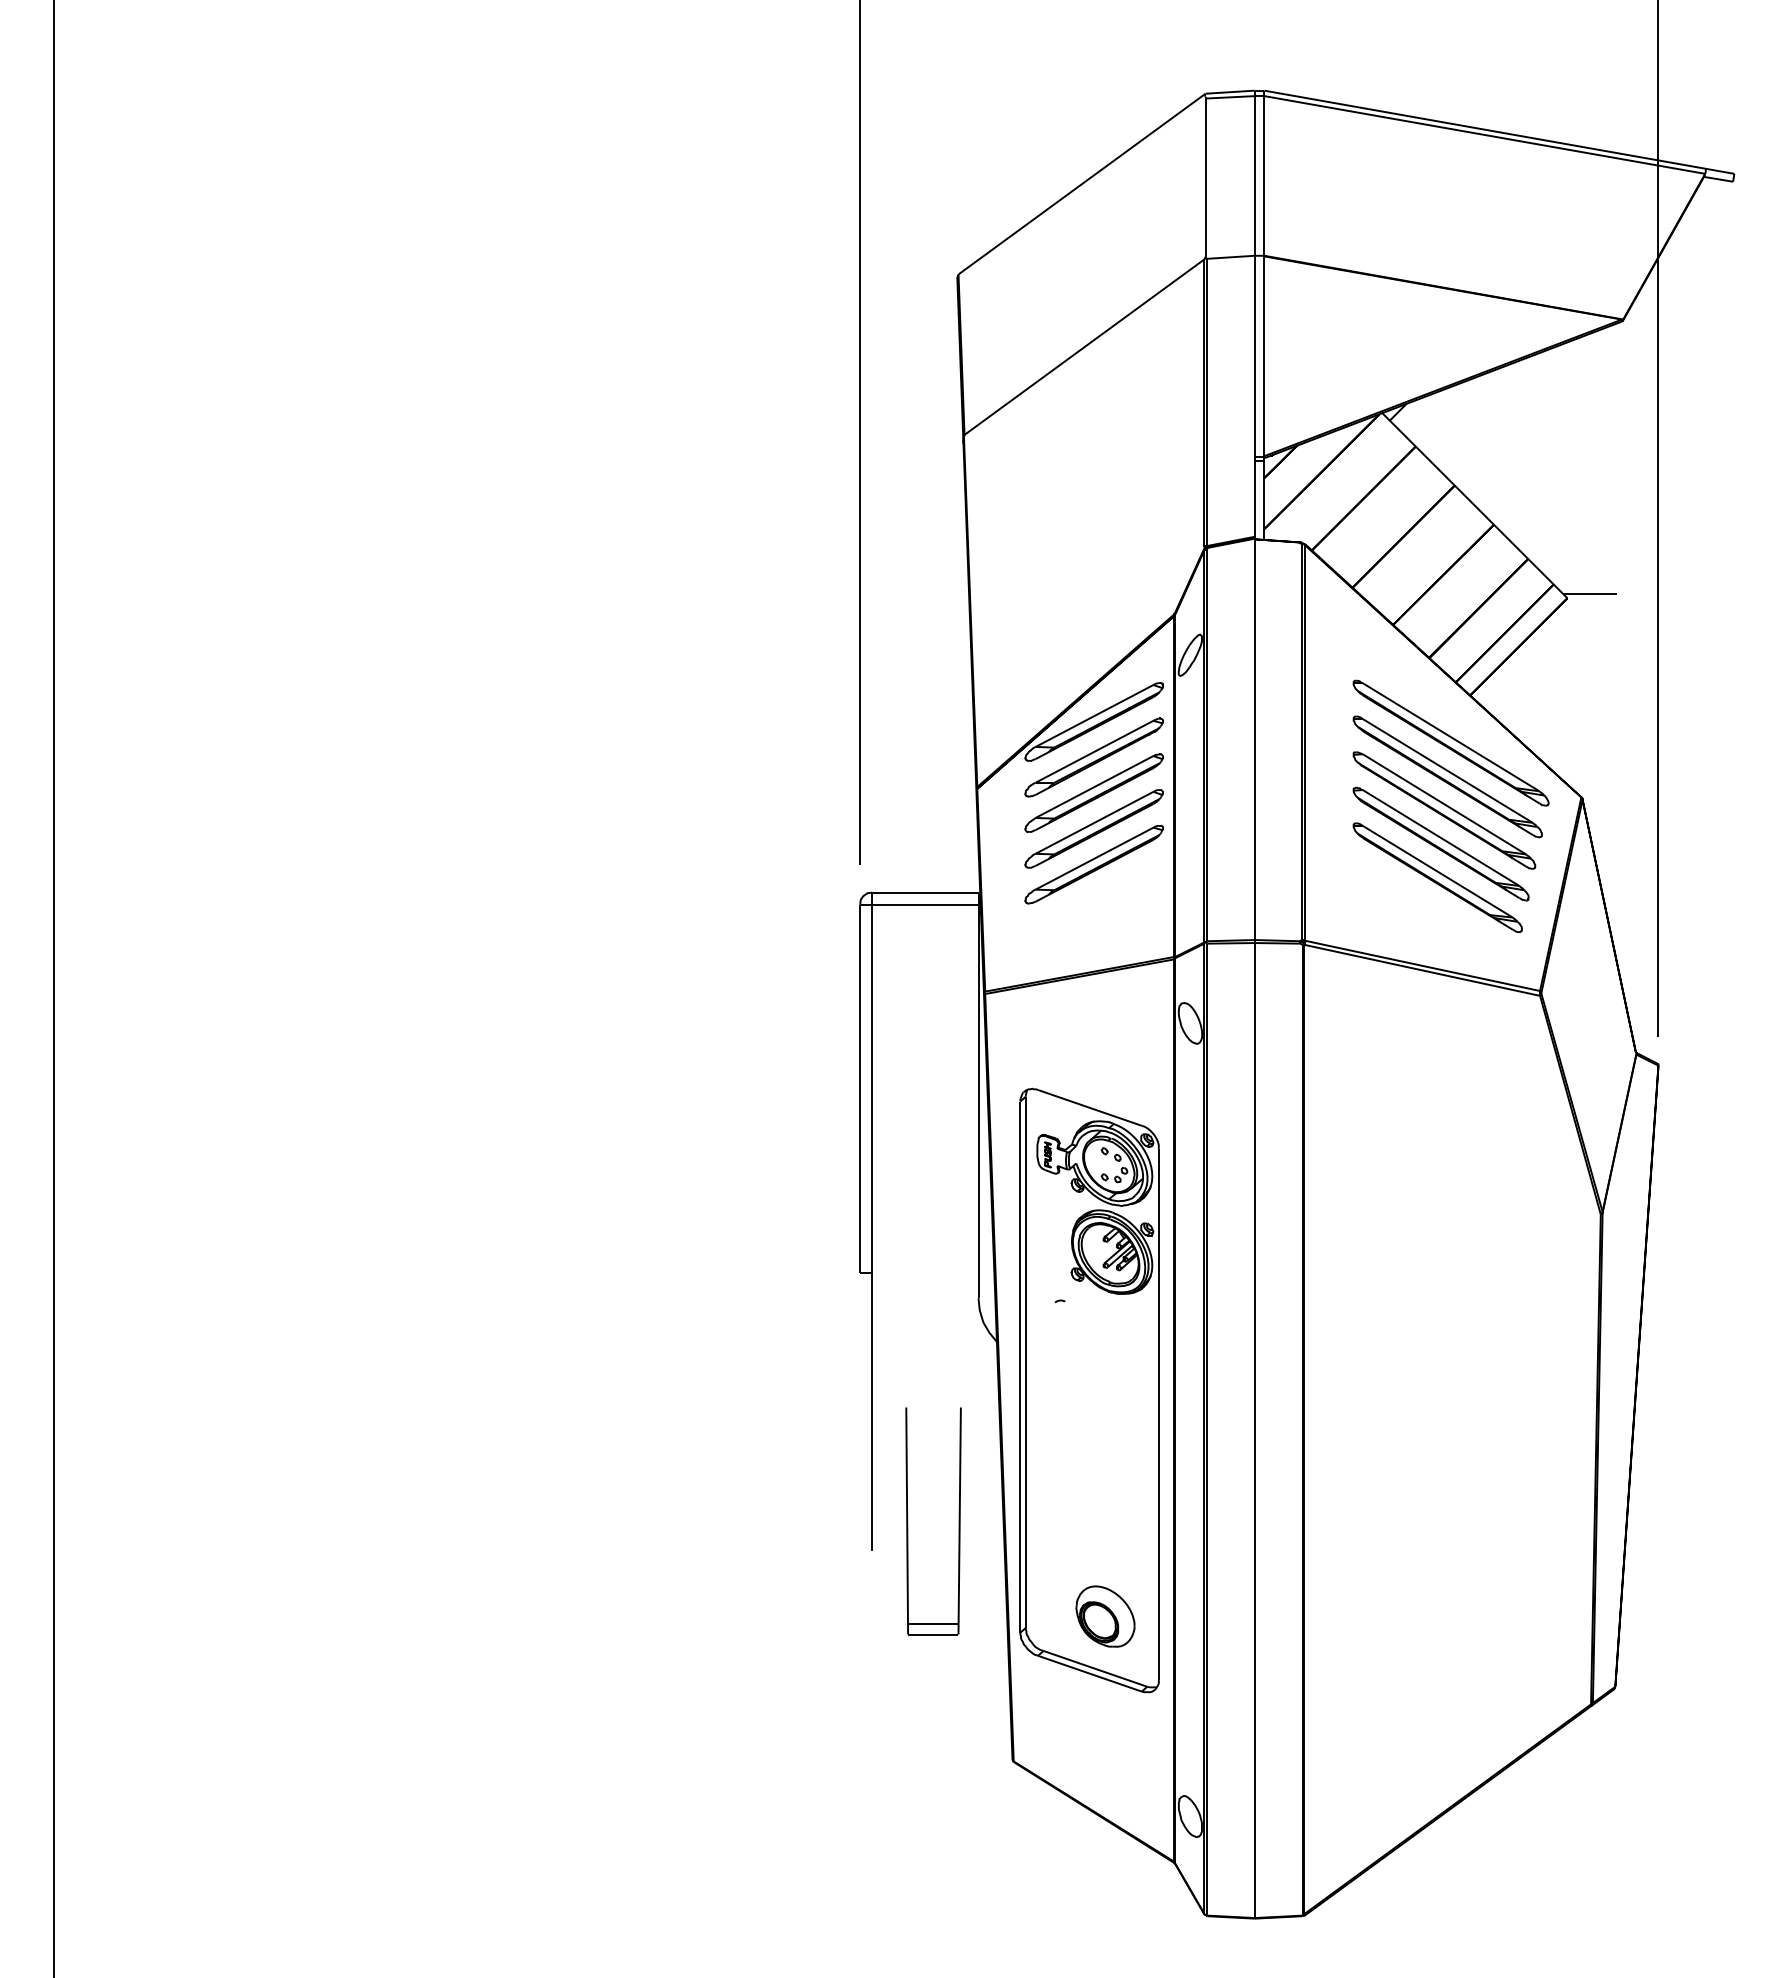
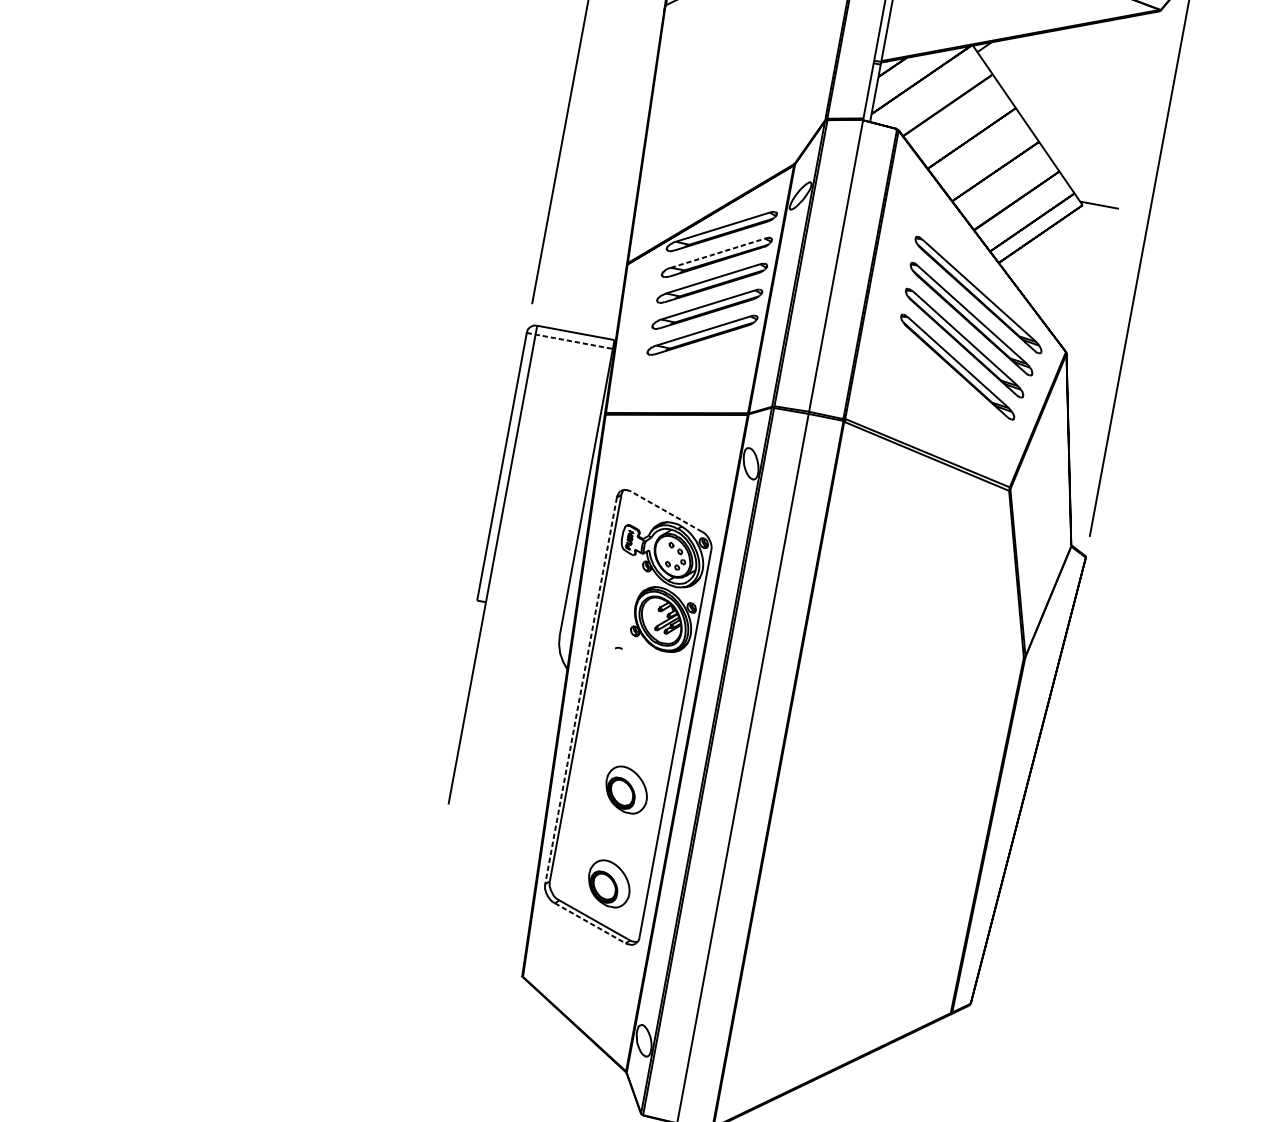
line: (1094, 751) -> (717, 253), solid -> dashed
part: (1437, 877) -> (950, 390), removed
line: (919, 904) -> (570, 340), solid -> dashed
line: (1089, 1107) -> (666, 511), solid -> dashed
line: (1020, 1367) -> (581, 691), solid -> dashed
part: (1105, 1487) -> (626, 789), added
part: (908, 1521) -> (478, 788), removed
line: (1089, 1673) -> (589, 923), solid -> dashed

